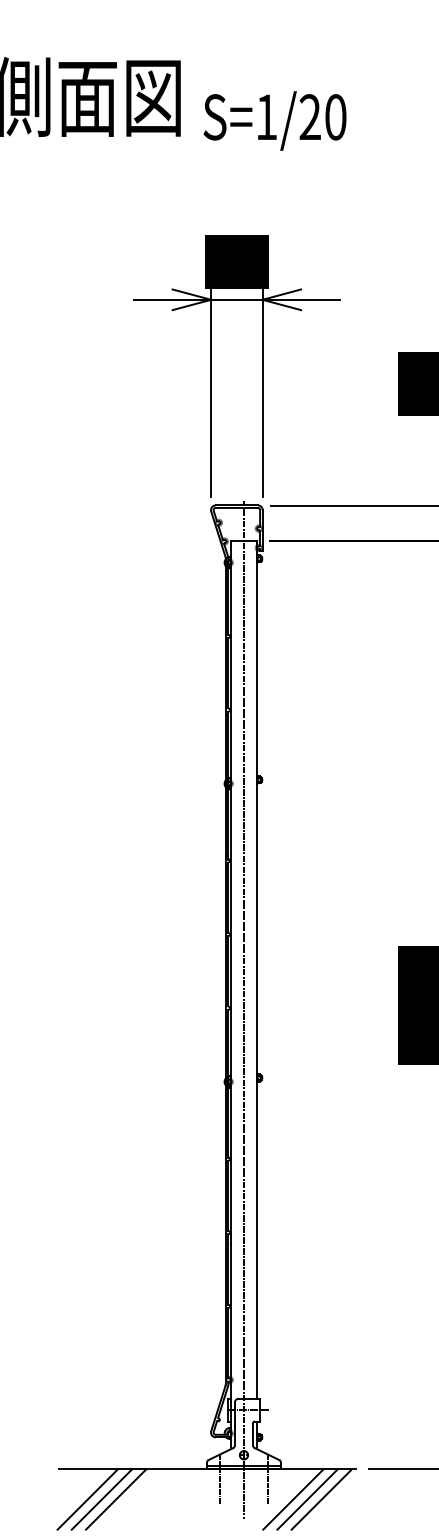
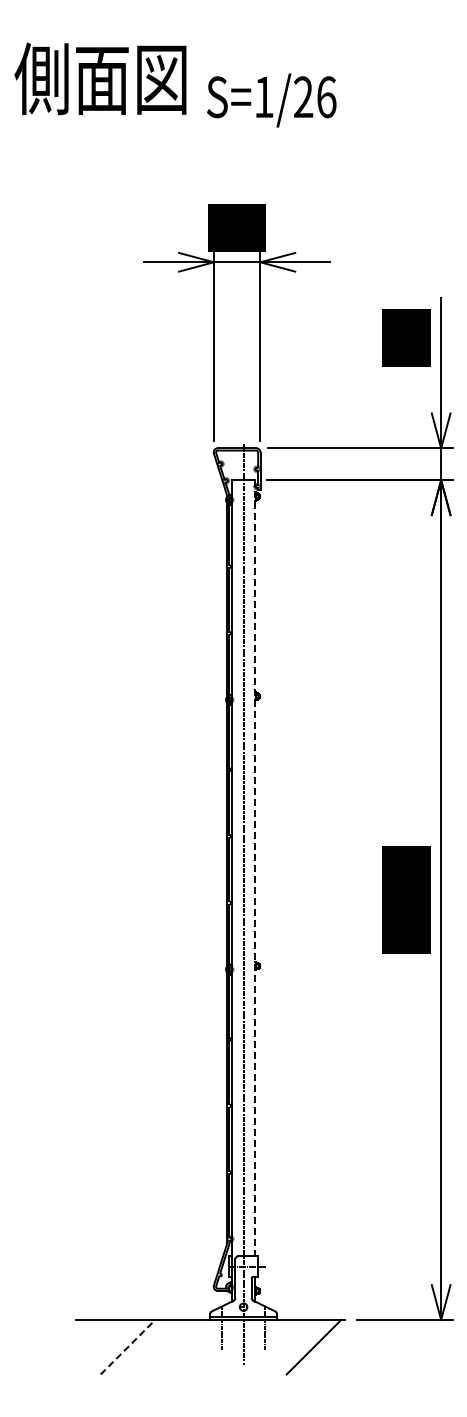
text: (335, 117) -> (326, 97), S=1/20 -> S=1/26
line: (257, 970) -> (255, 868), solid -> dashed
line: (87, 1498) -> (102, 1346), removed
line: (101, 1498) -> (114, 1346), removed
line: (293, 1498) -> (288, 1346), removed
line: (306, 1498) -> (300, 1346), removed
line: (115, 1499) -> (127, 1347), solid -> dashed

